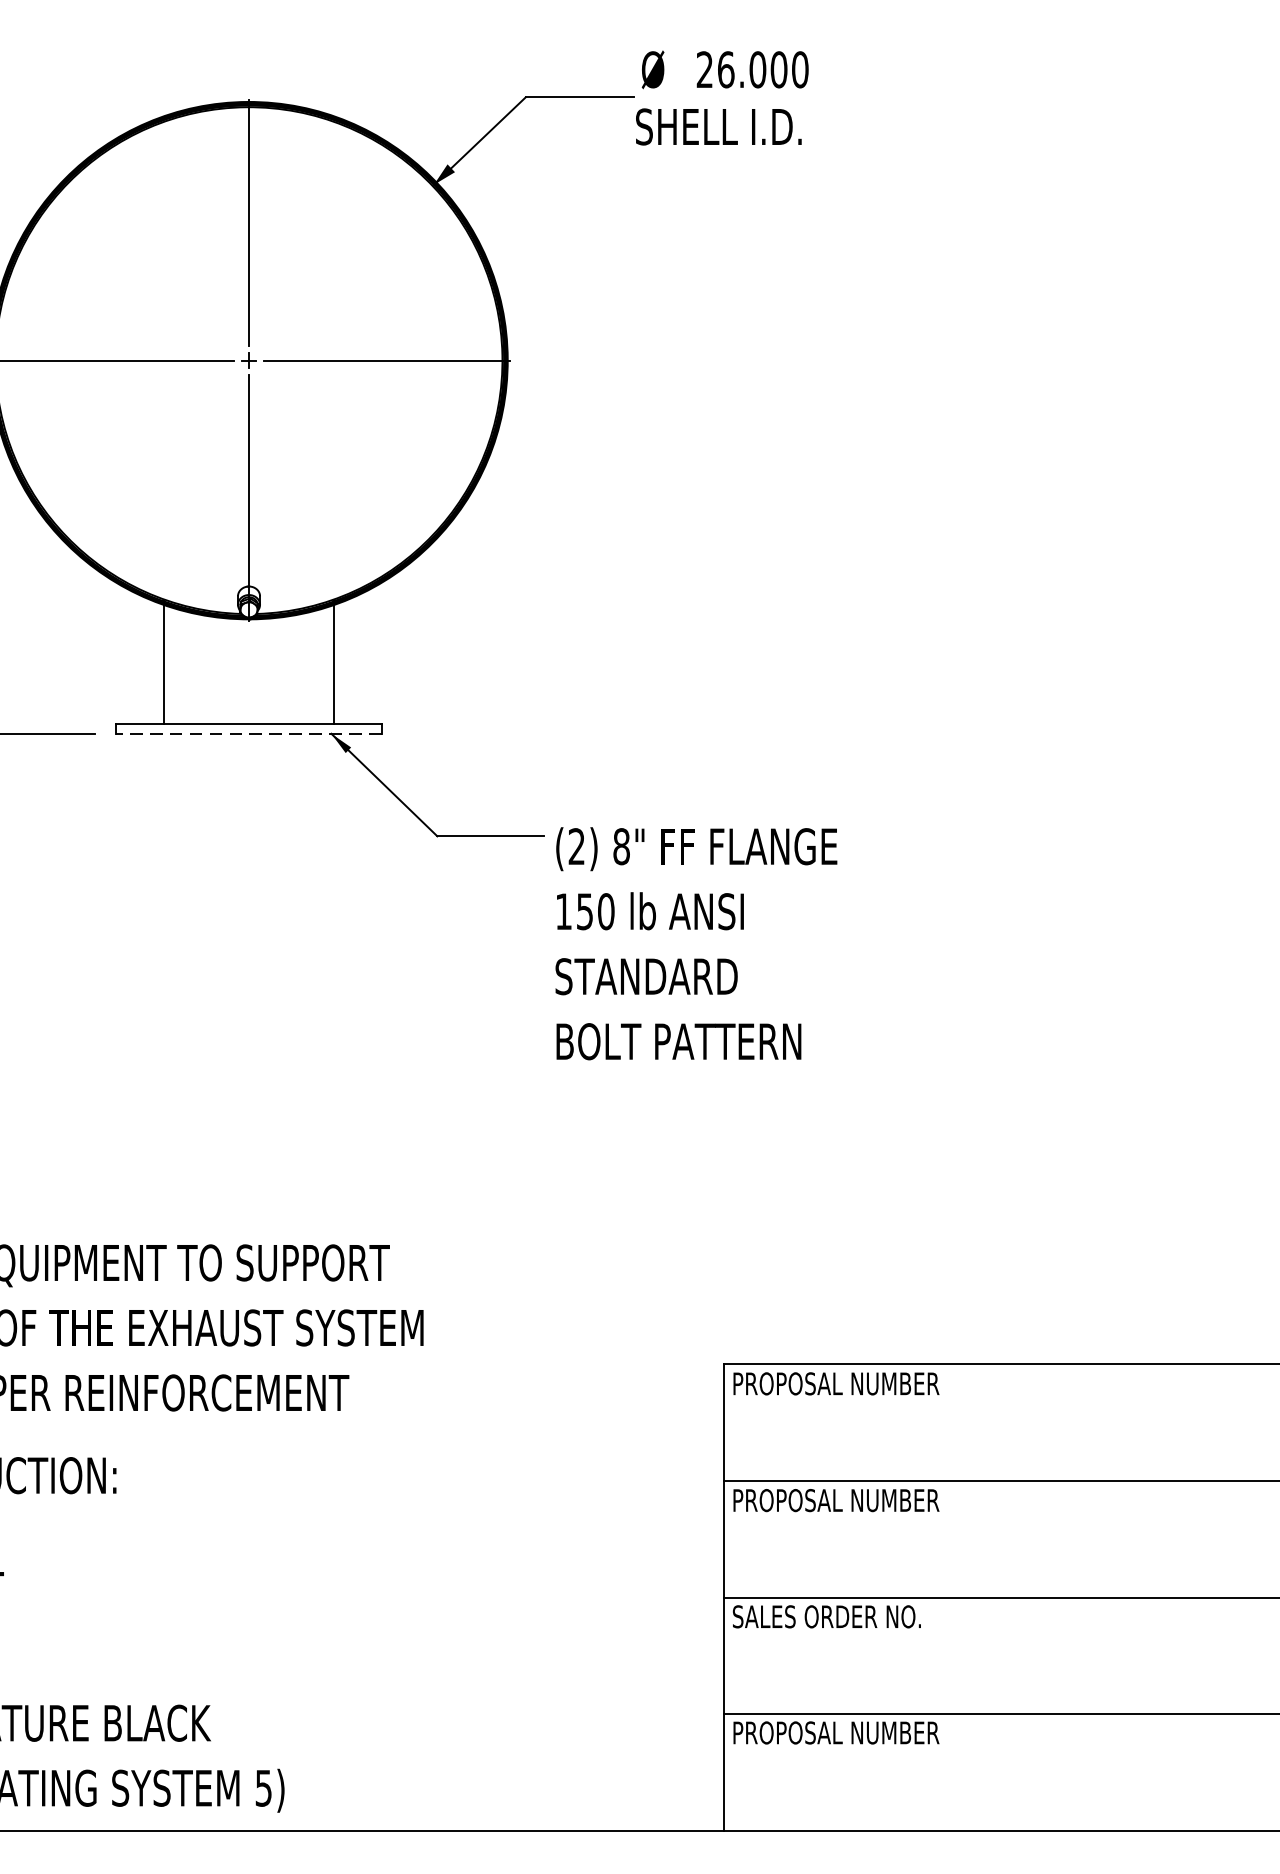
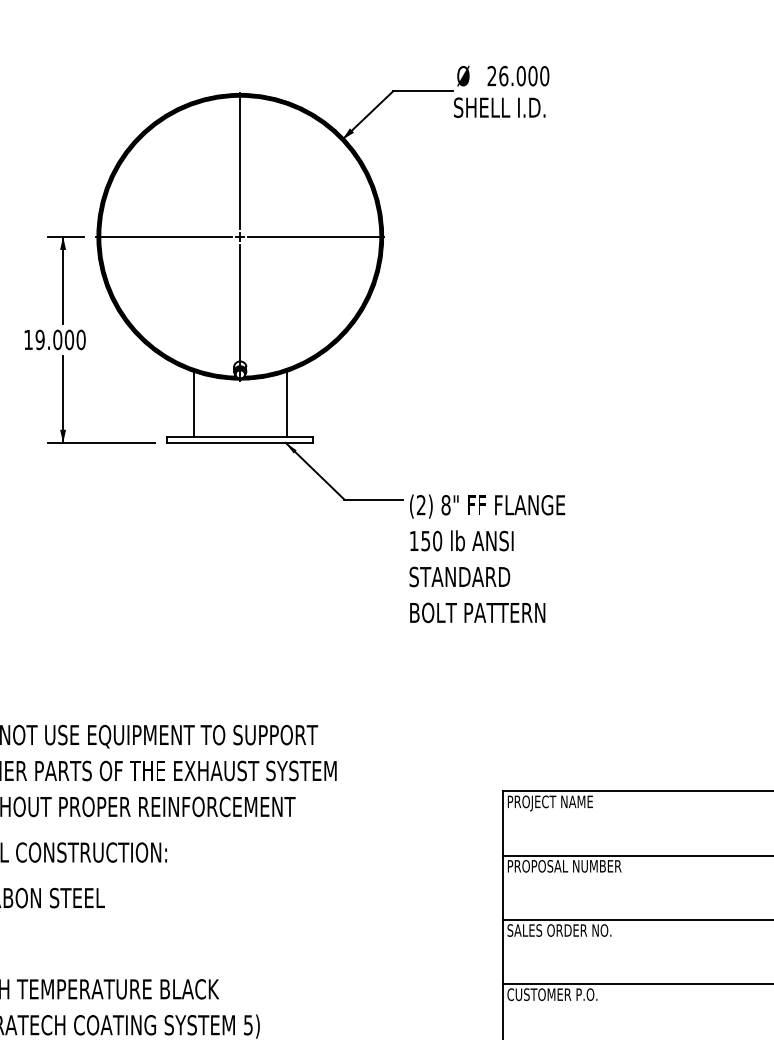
line: (247, 733) -> (239, 442), dashed -> solid
text: (856, 1386) -> (575, 803), PROPOSAL NUMBER -> PROJECT NAME
text: (836, 1732) -> (564, 994), PROPOSAL NUMBER -> CUSTOMER P.O.

